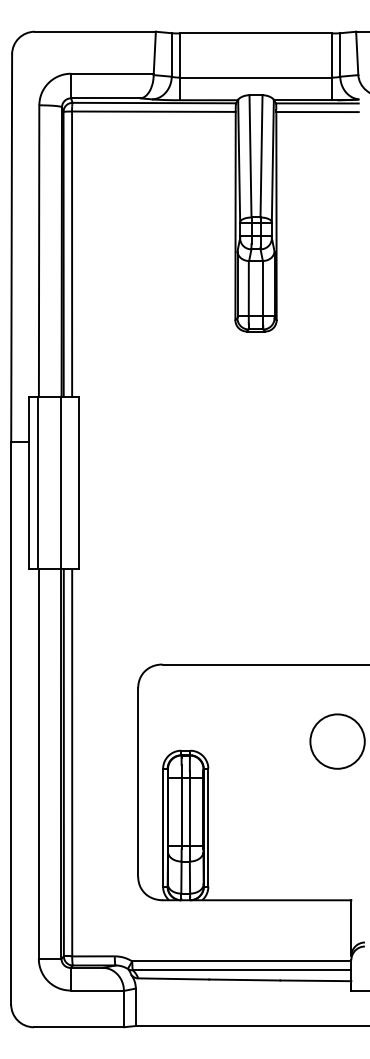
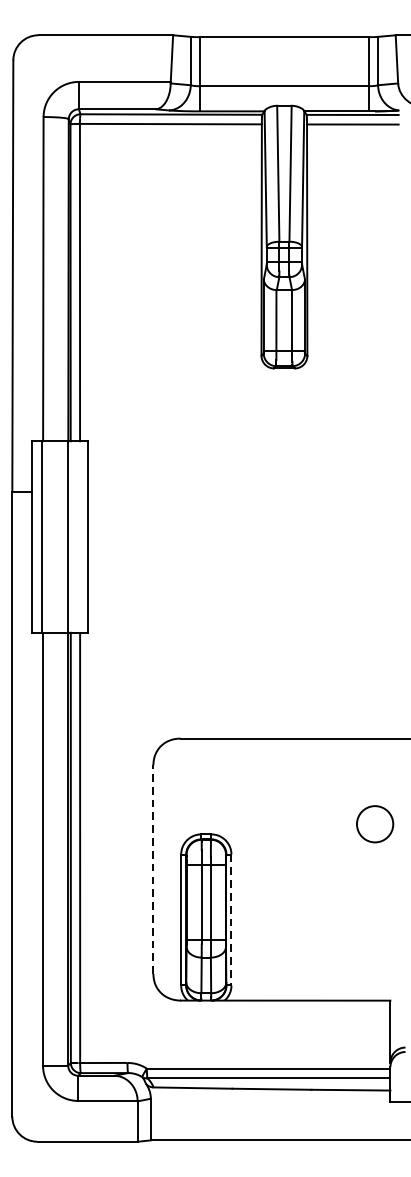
circle: (337, 741) -> (375, 824), size x0.6
line: (138, 782) -> (153, 869), solid -> dashed
line: (208, 827) -> (231, 919), solid -> dashed

